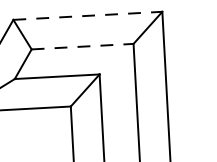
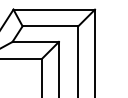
line: (88, 15) -> (54, 9), dashed -> solid
line: (82, 47) -> (50, 26), dashed -> solid

